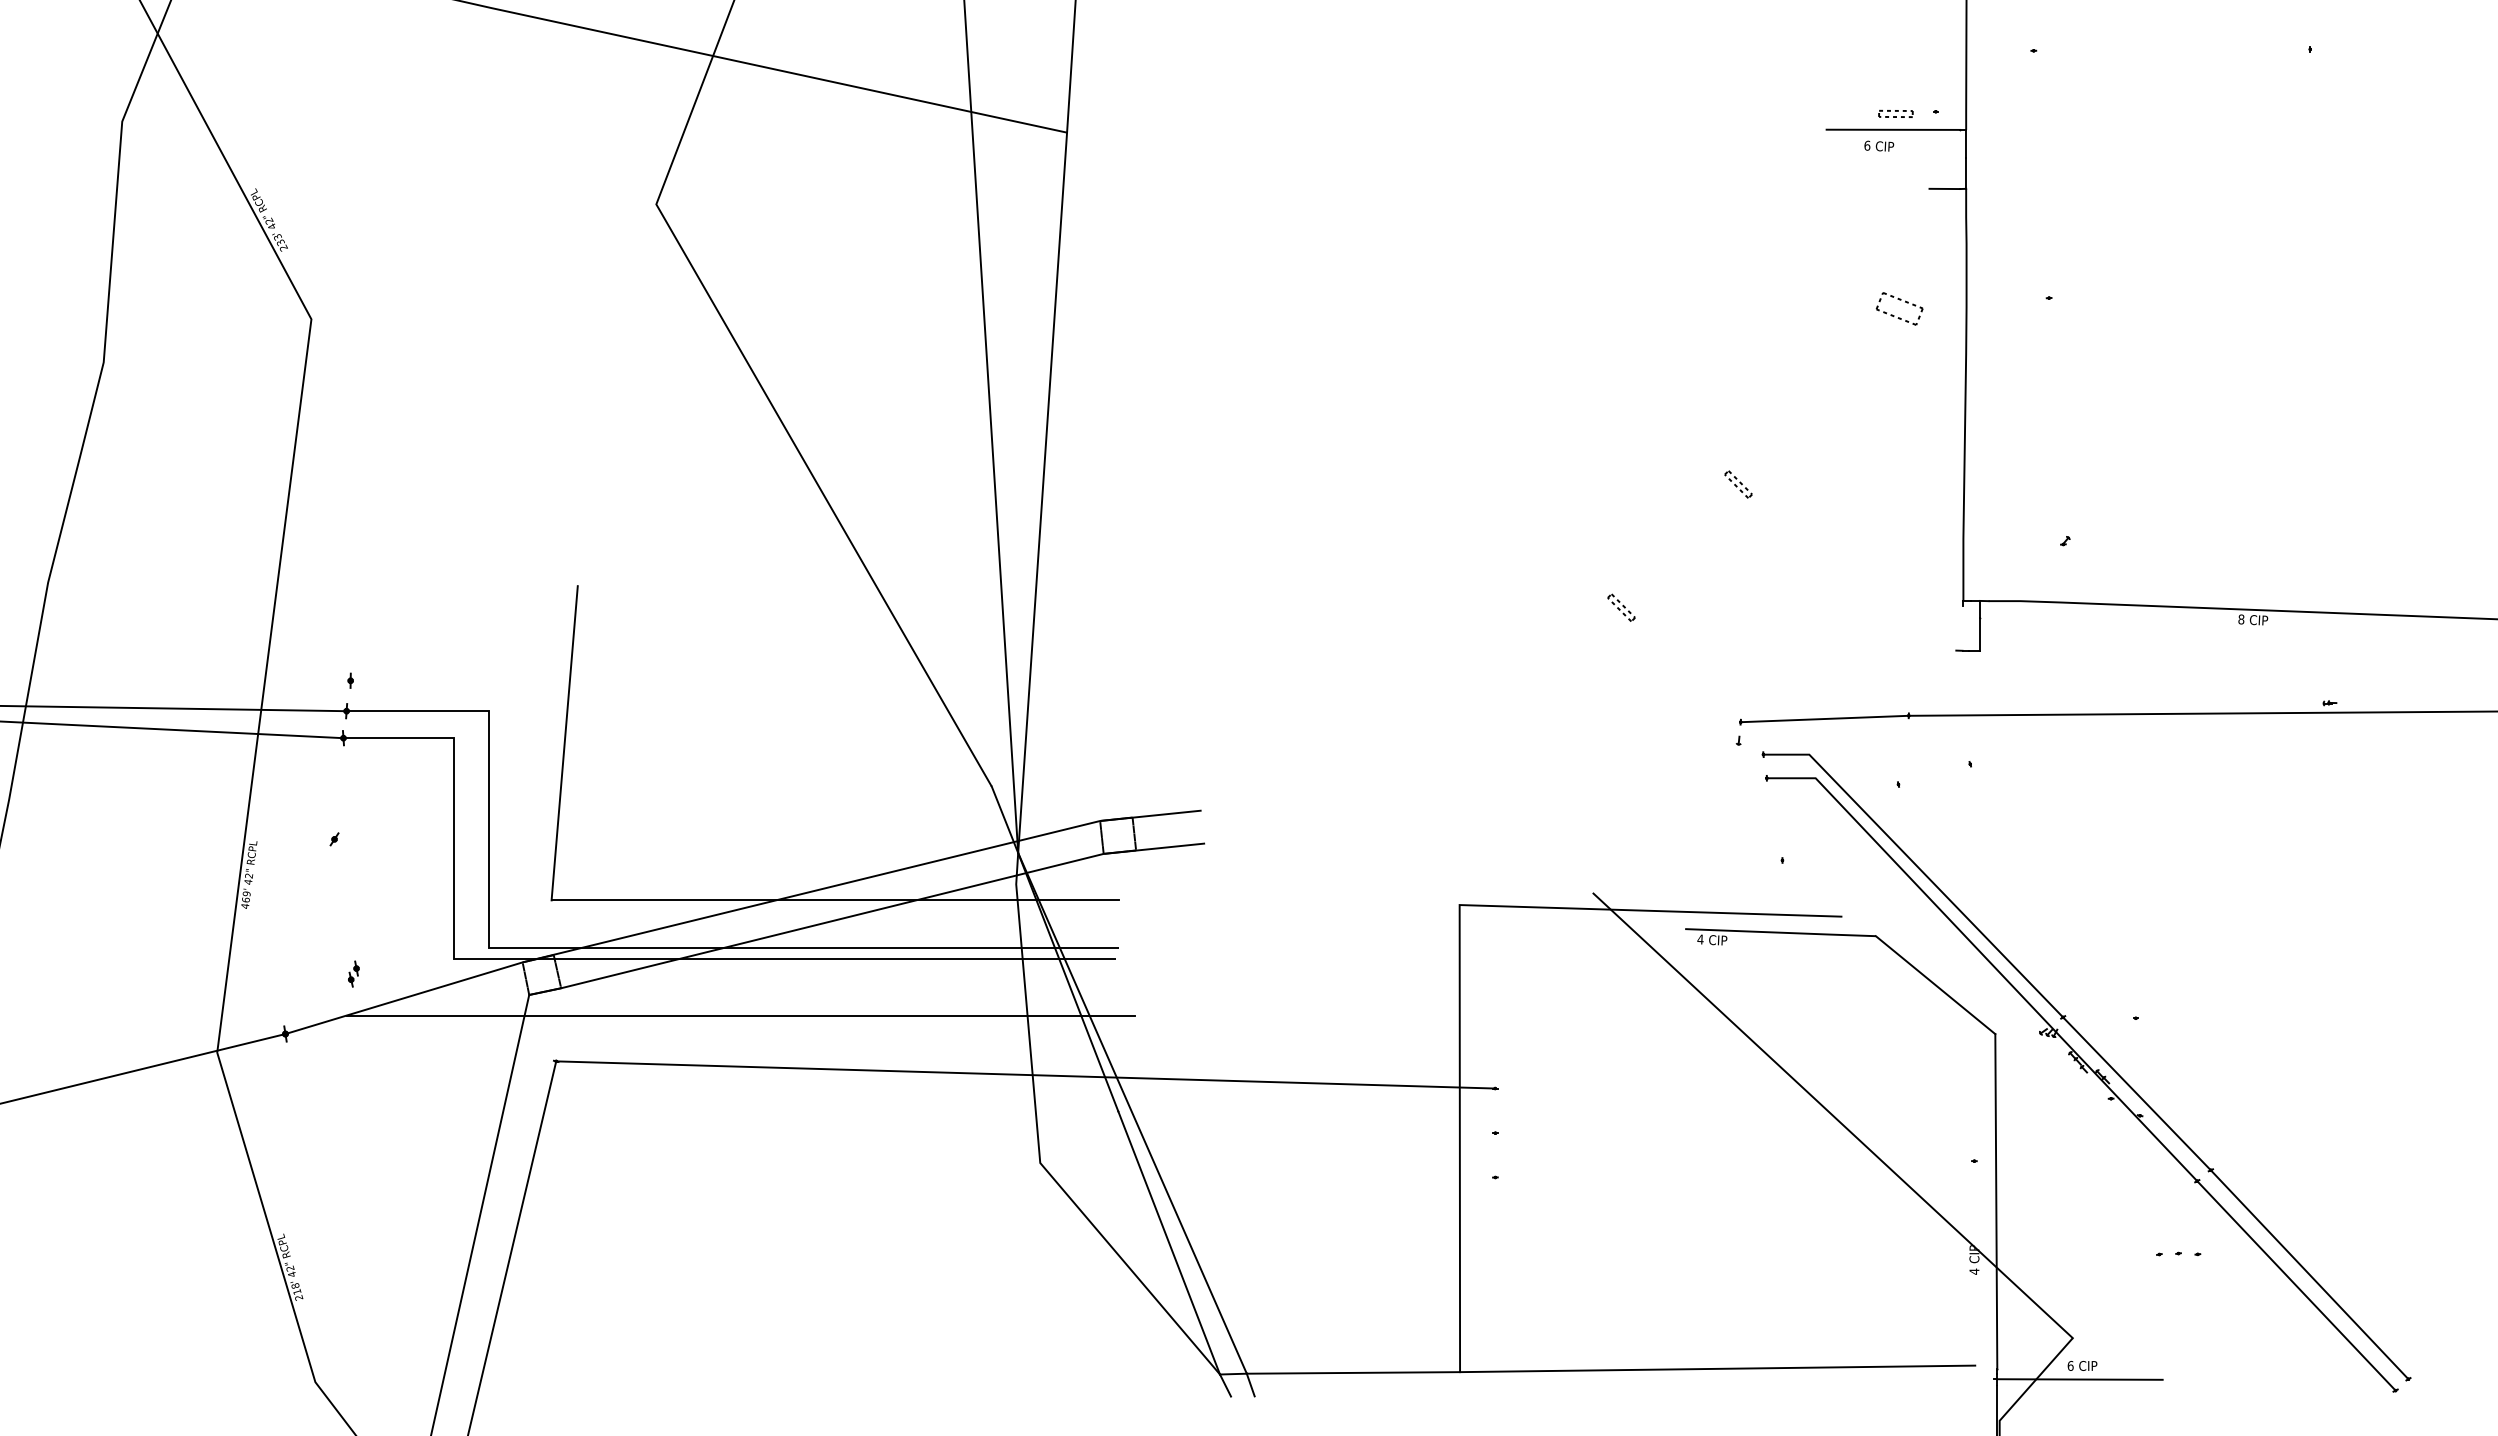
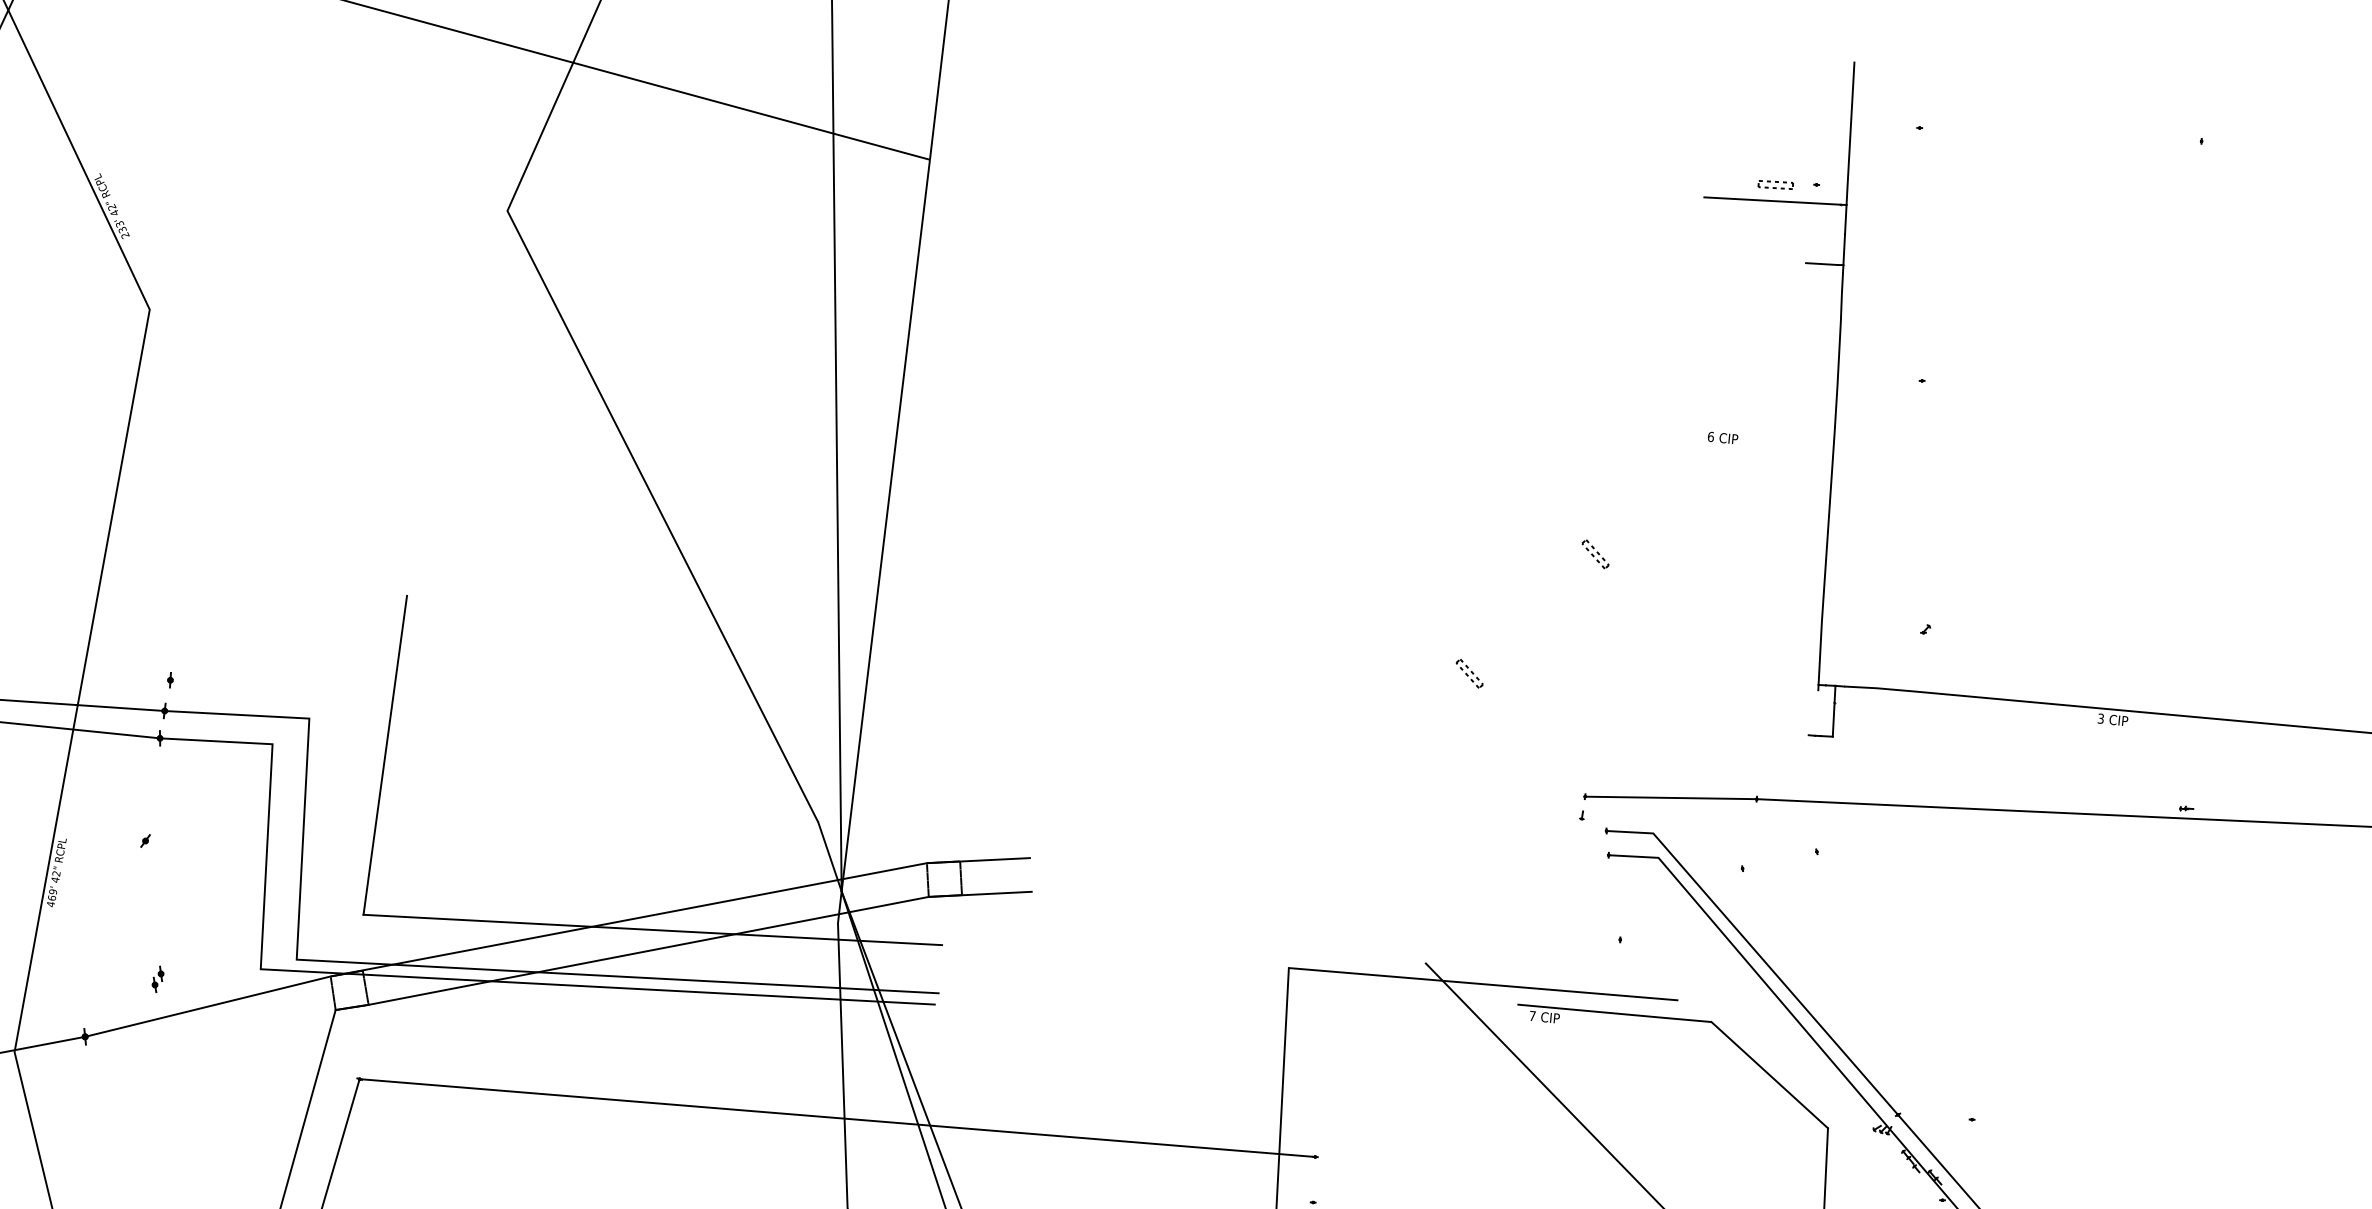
text: (1879, 145) -> (1723, 437), moved
part: (1899, 300) -> (1769, 375), removed
text: (2241, 619) -> (2101, 718), 8 -> 3
text: (1700, 939) -> (1532, 1016), 4 -> 7
line: (740, 1015) -> (549, 1042), removed

